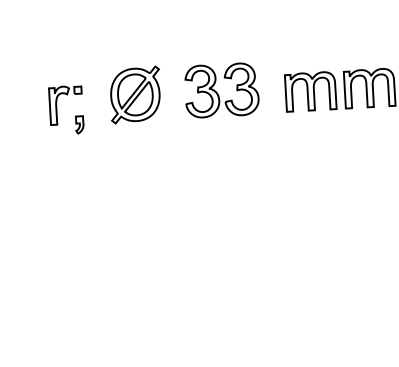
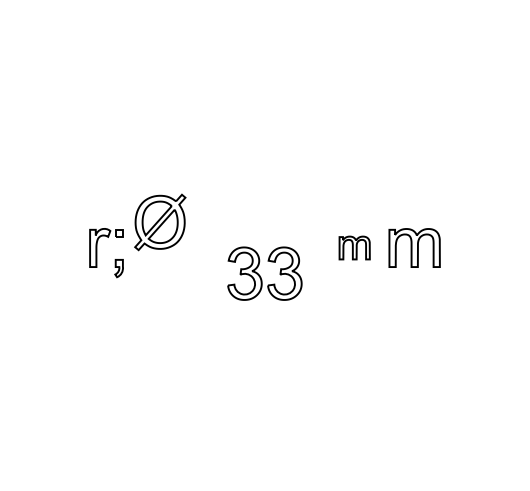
part: (221, 90) -> (264, 273), moved
part: (310, 91) -> (354, 247), size x0.6
part: (135, 95) -> (160, 222), moved

